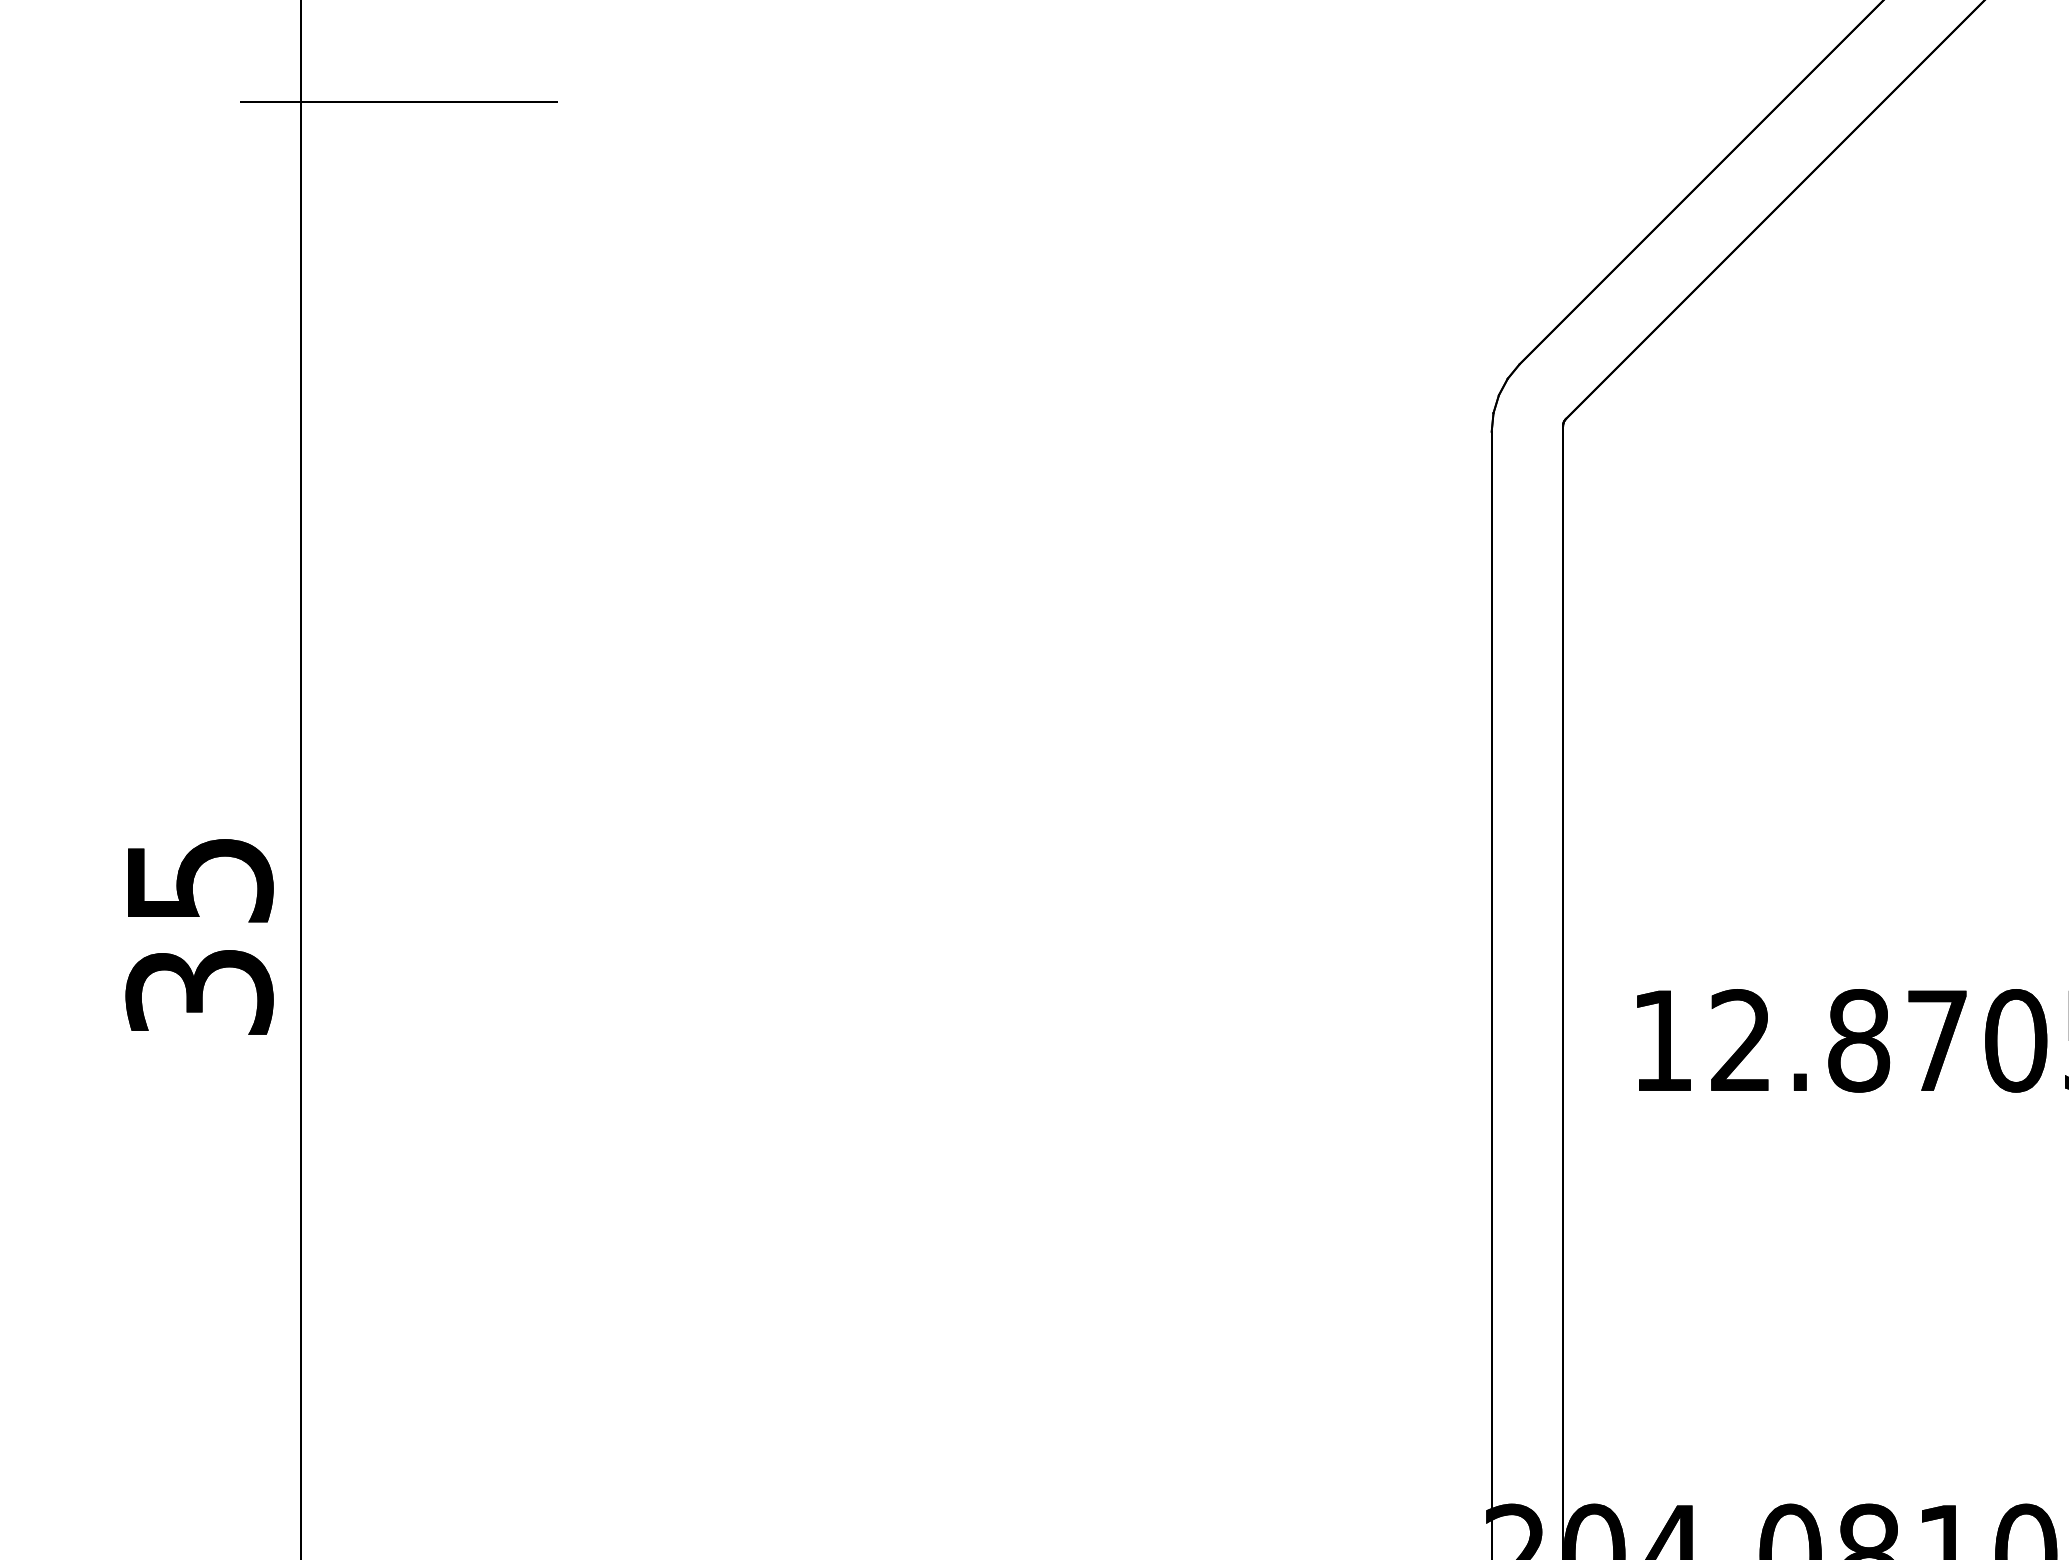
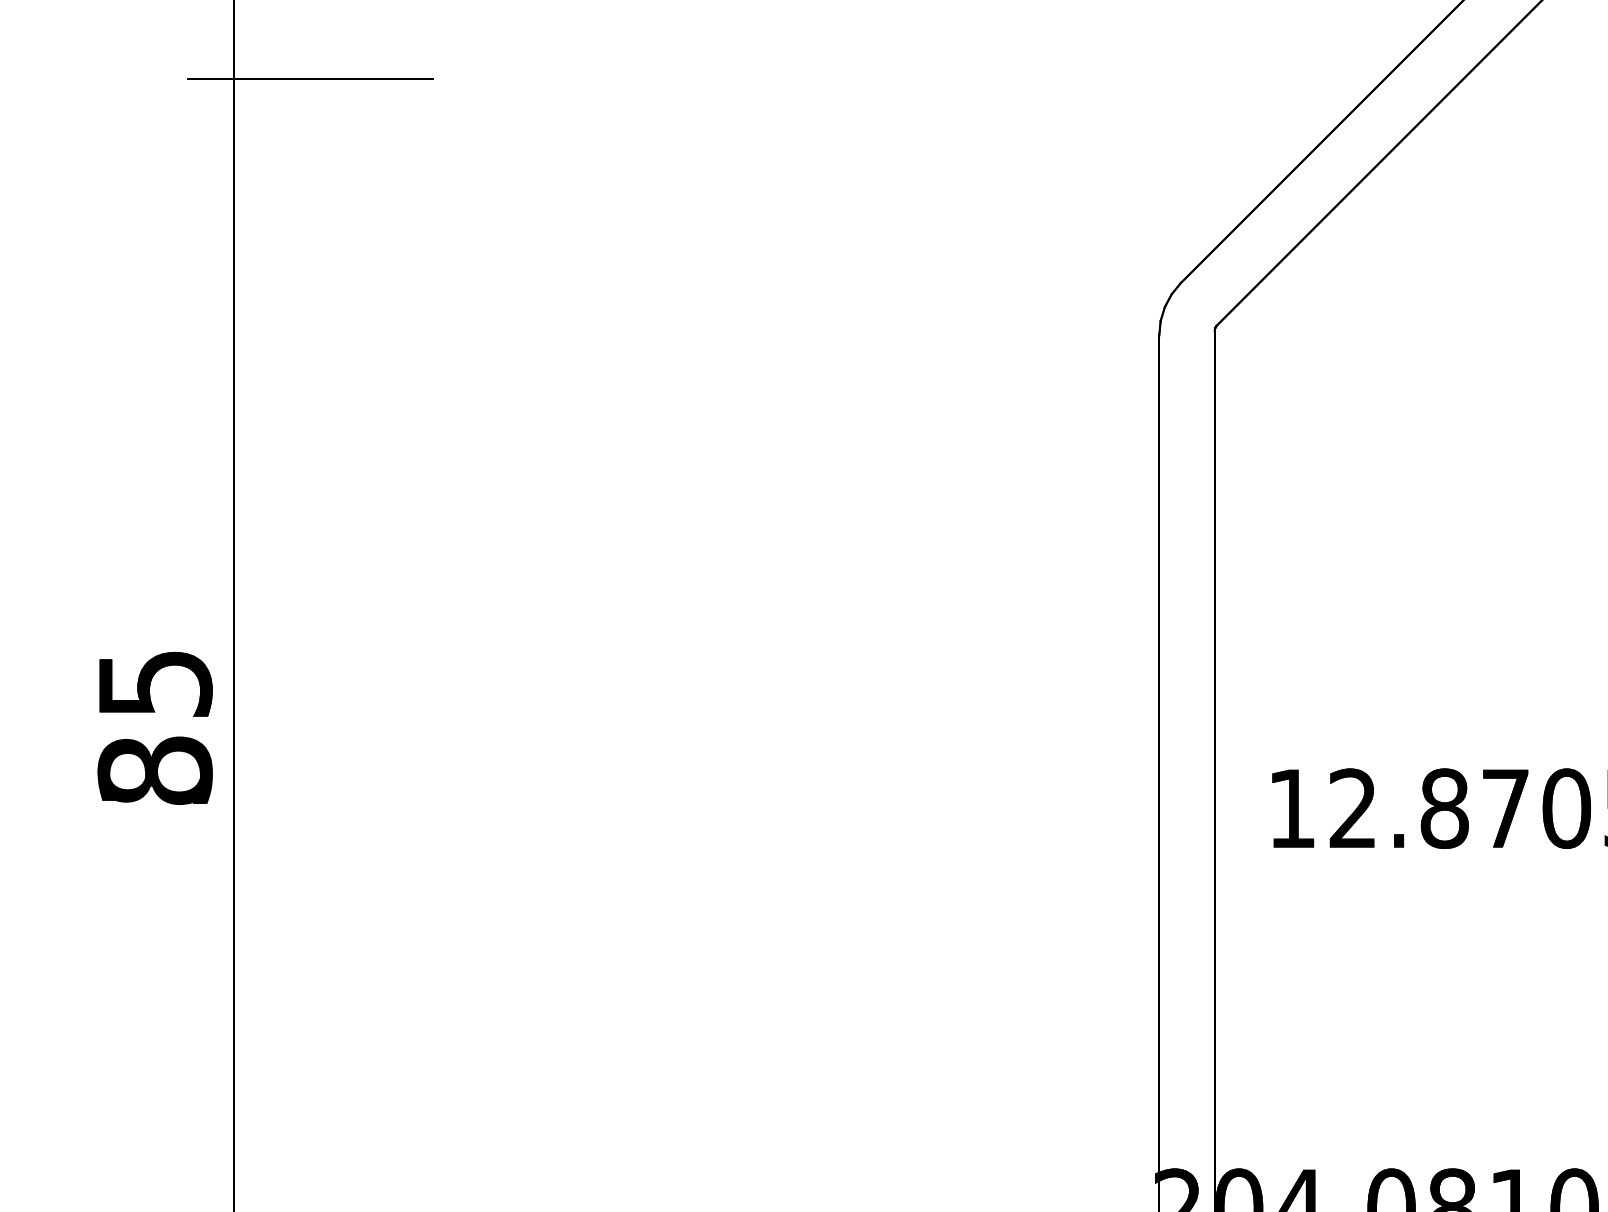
text: (199, 992) -> (155, 771), 35 -> 85

